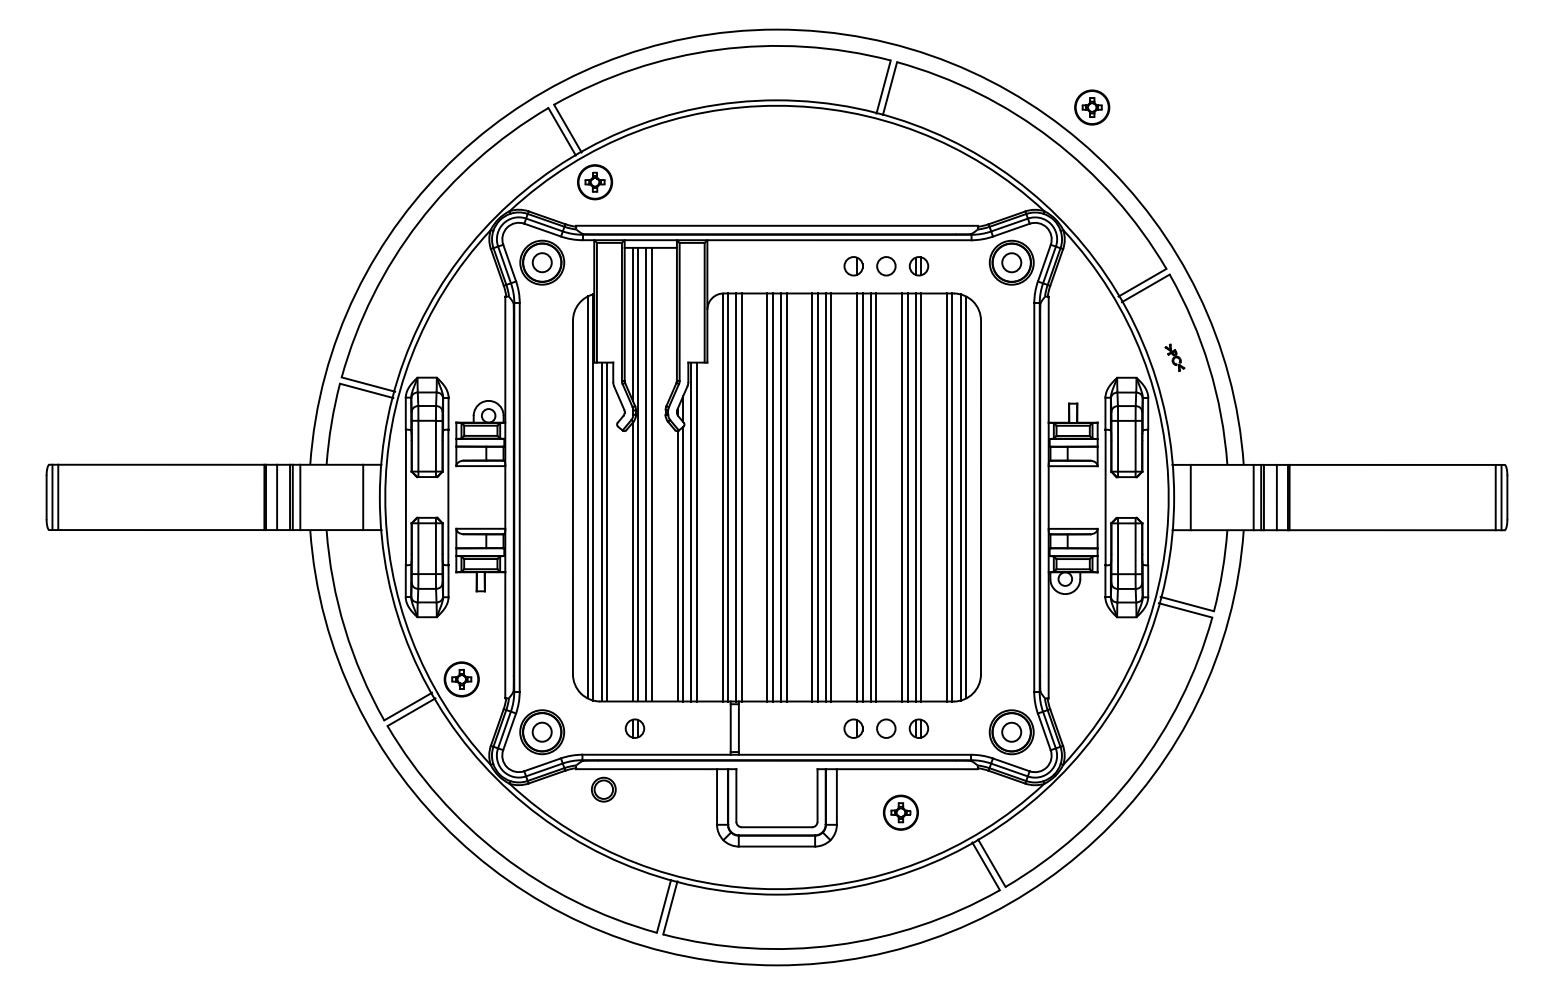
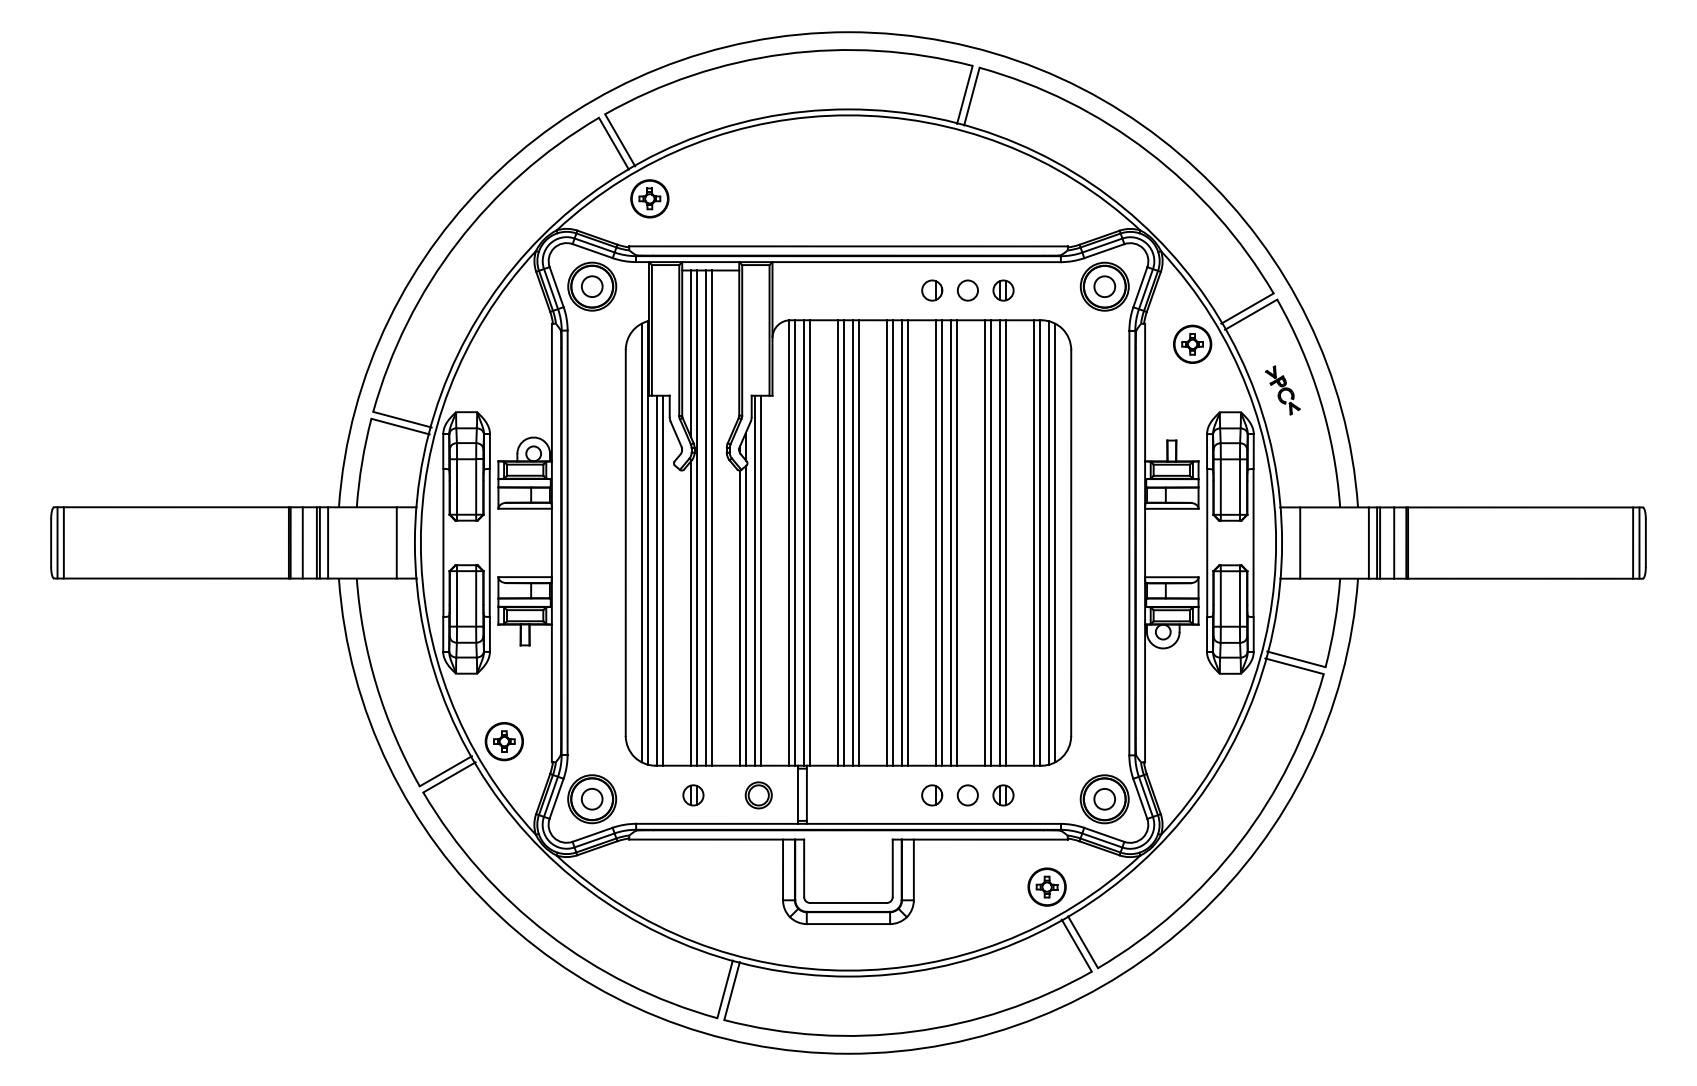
part: (1092, 107) -> (1192, 344), moved
part: (1174, 357) -> (1282, 390), size x1.67
part: (603, 789) -> (758, 795), moved
part: (900, 812) -> (1046, 886), moved

